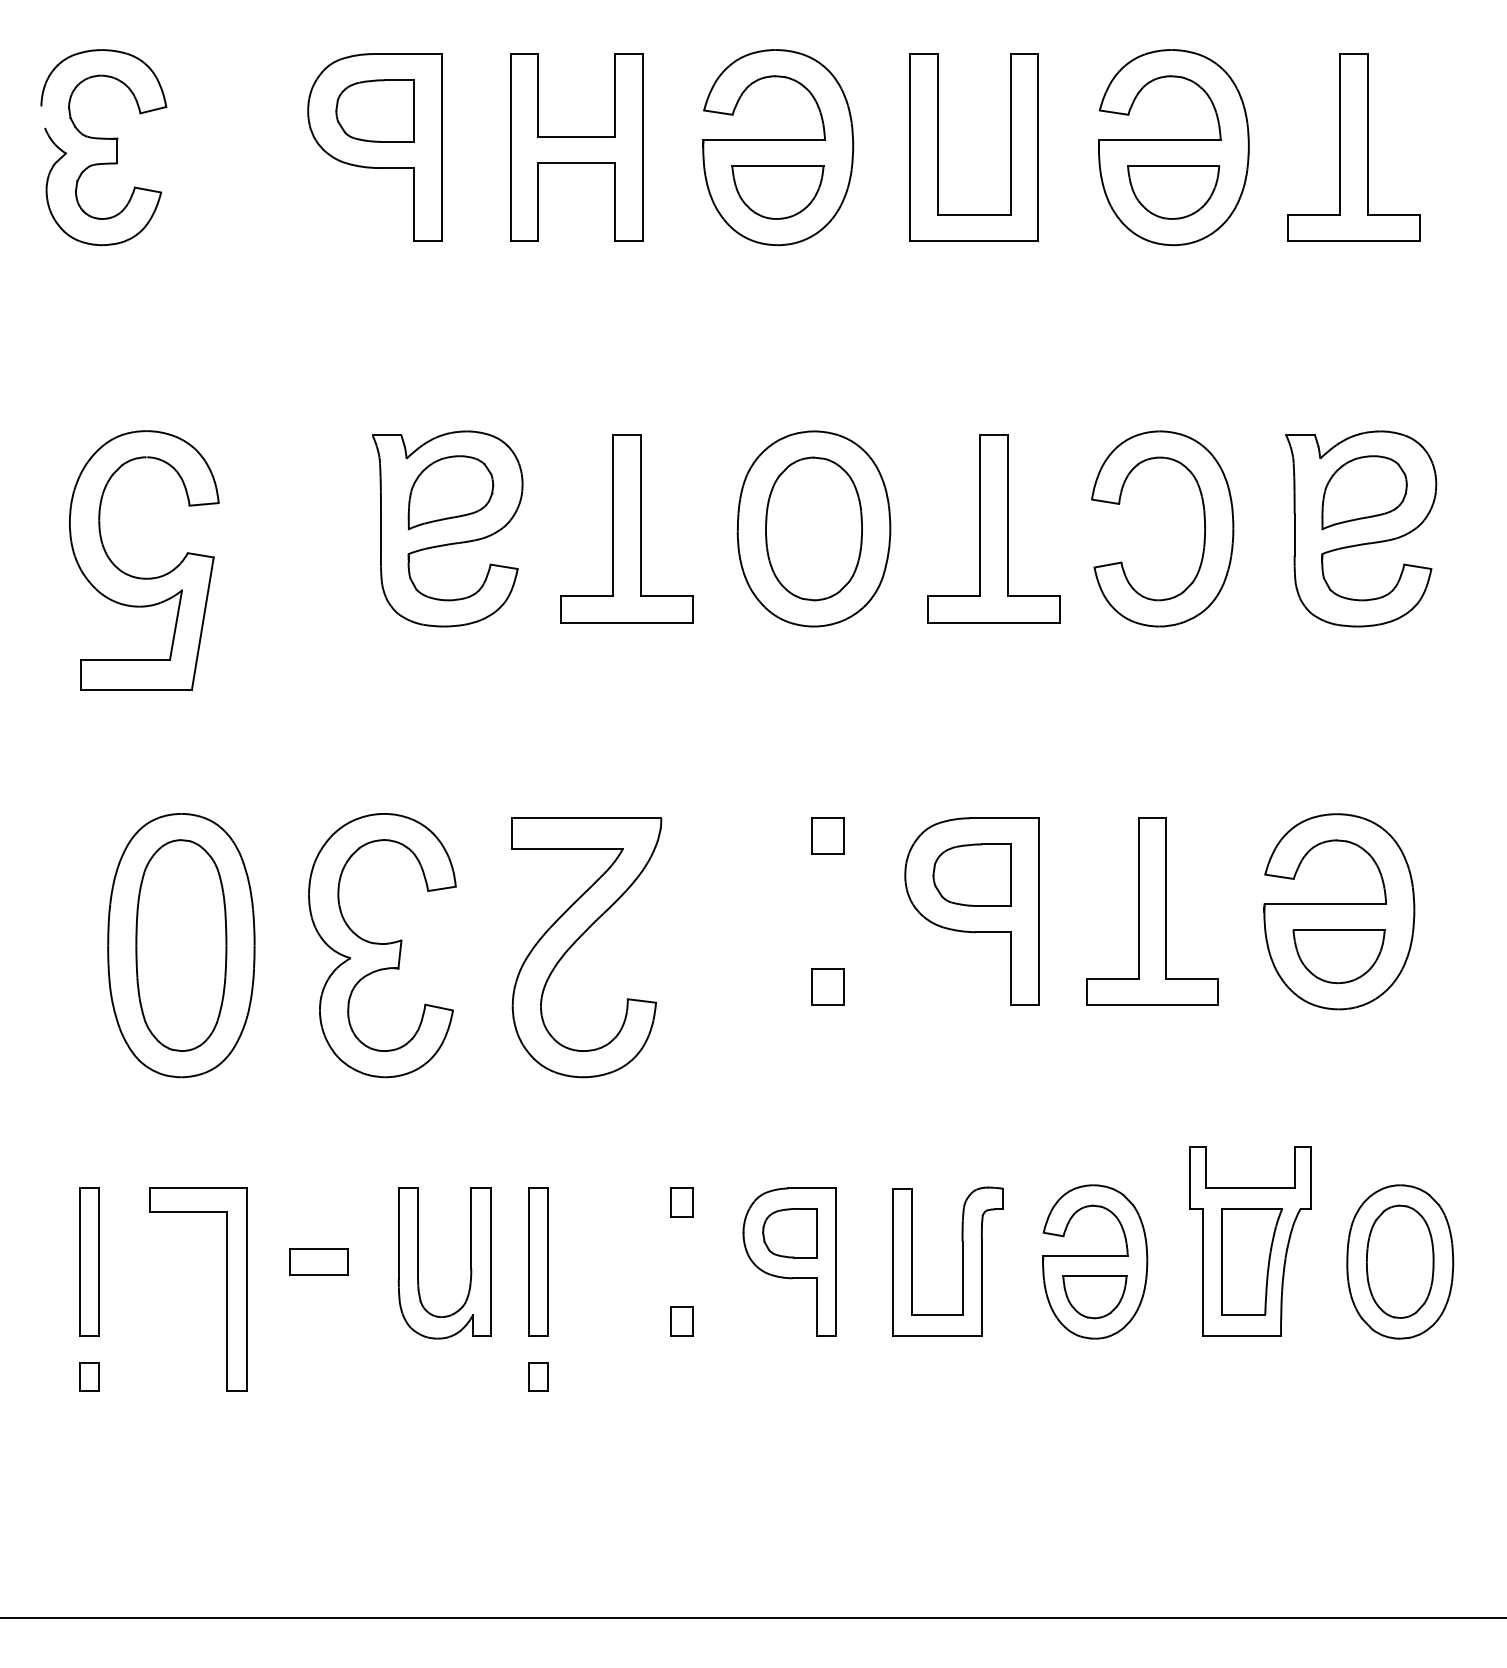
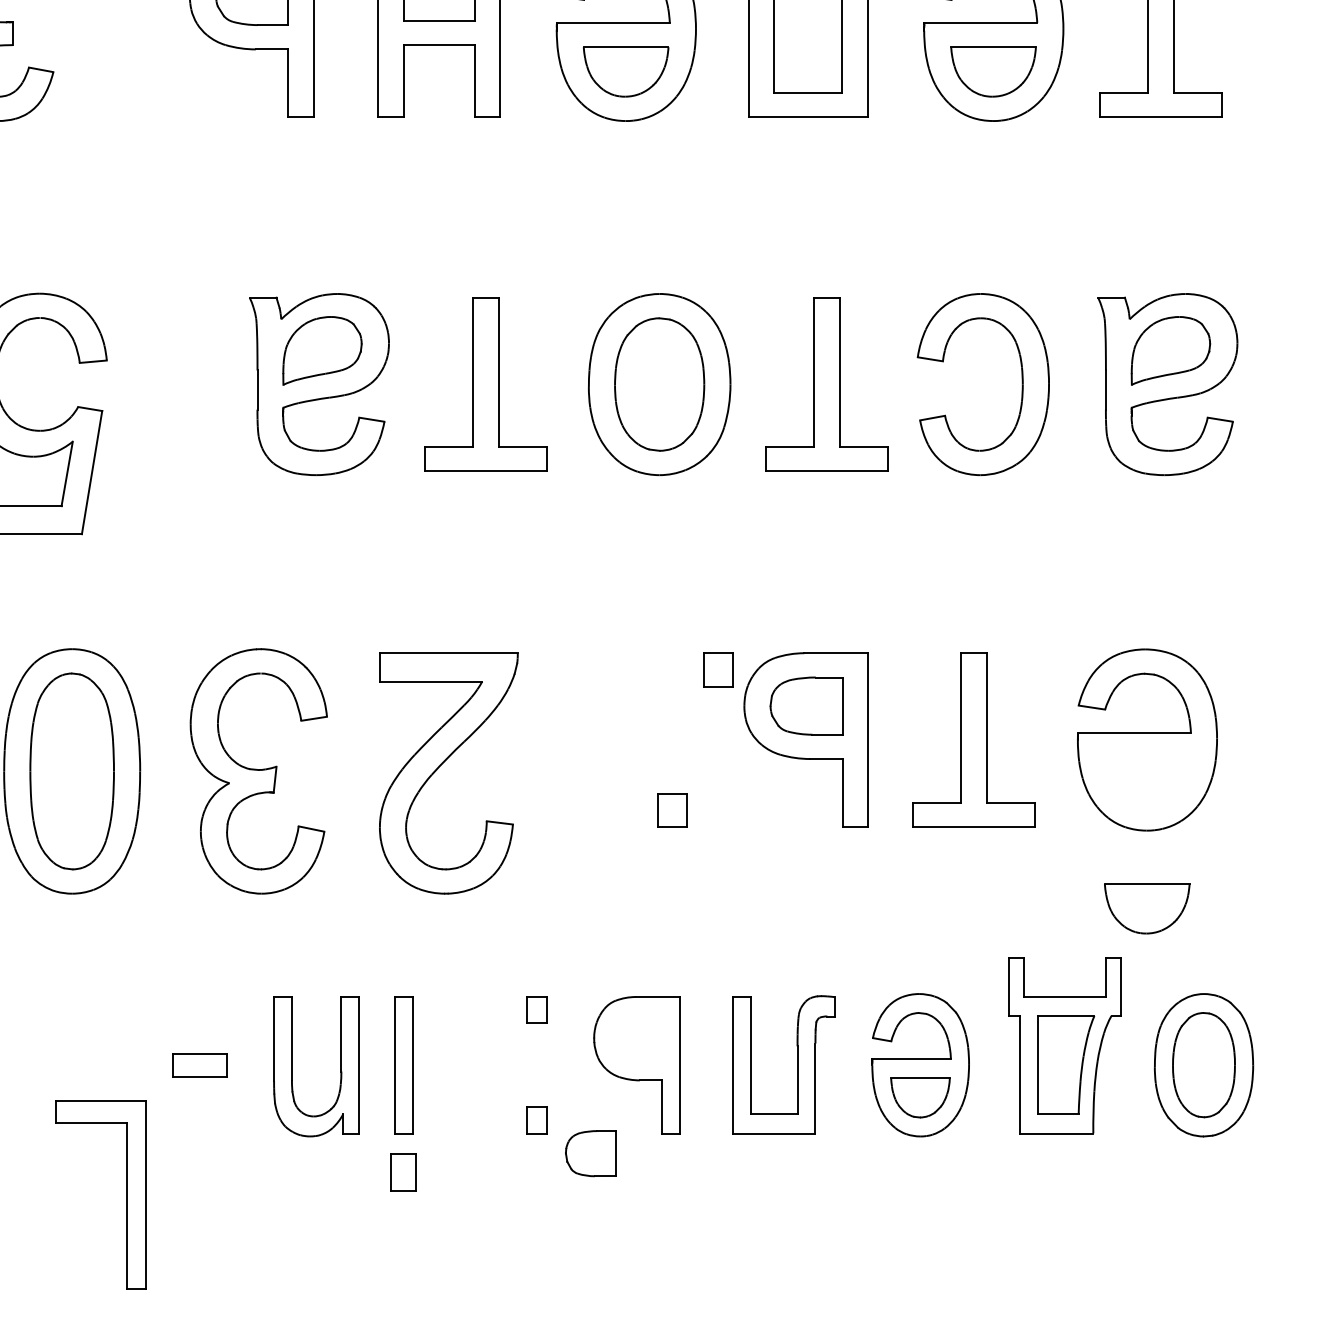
part: (827, 835) -> (717, 669), moved
part: (1338, 956) -> (1146, 908), moved
part: (789, 1233) -> (590, 1153), moved
part: (226, 1289) -> (127, 1194), moved
part: (538, 1376) -> (403, 1171), size x1.4

